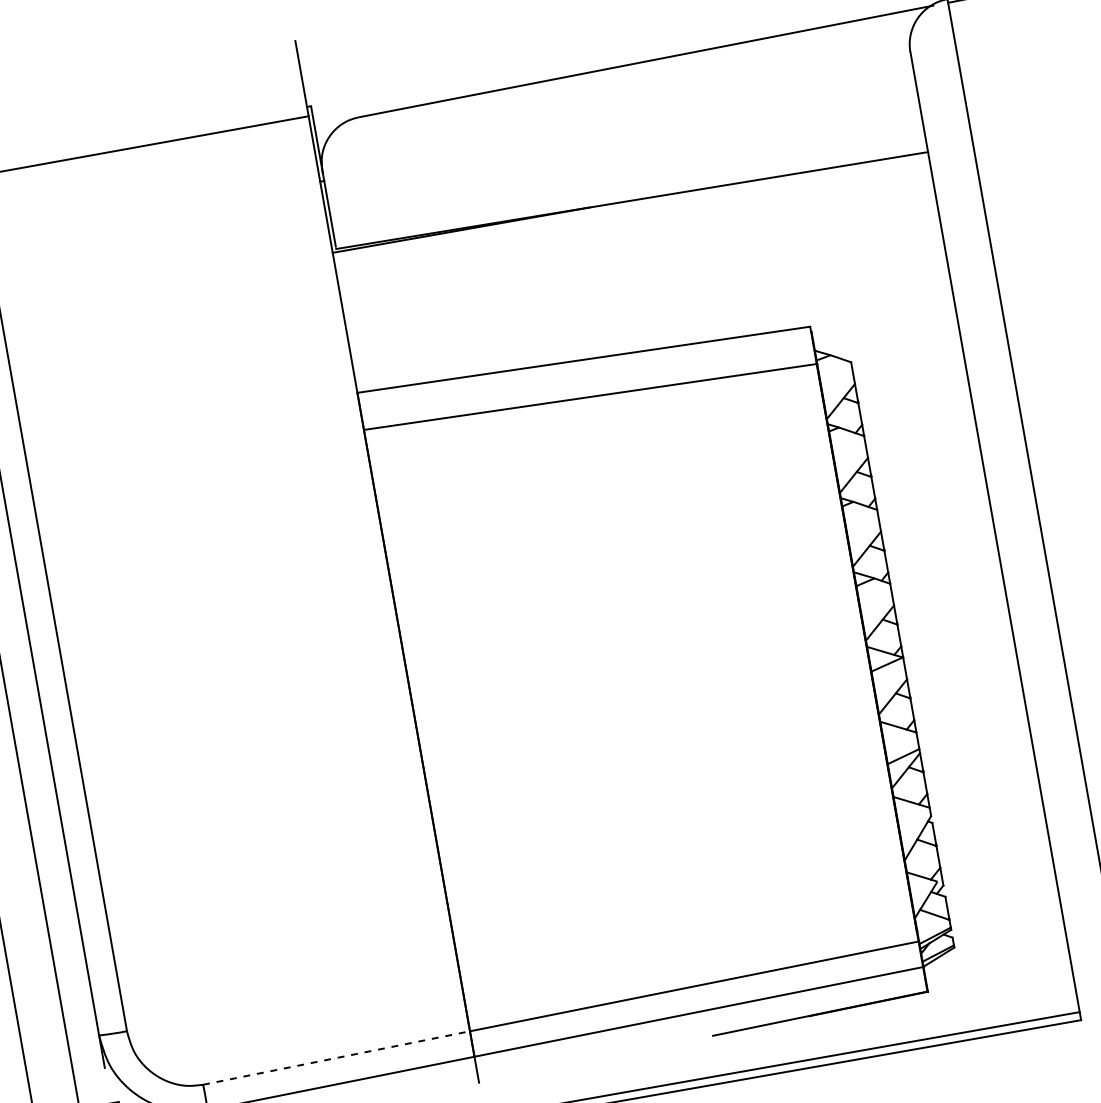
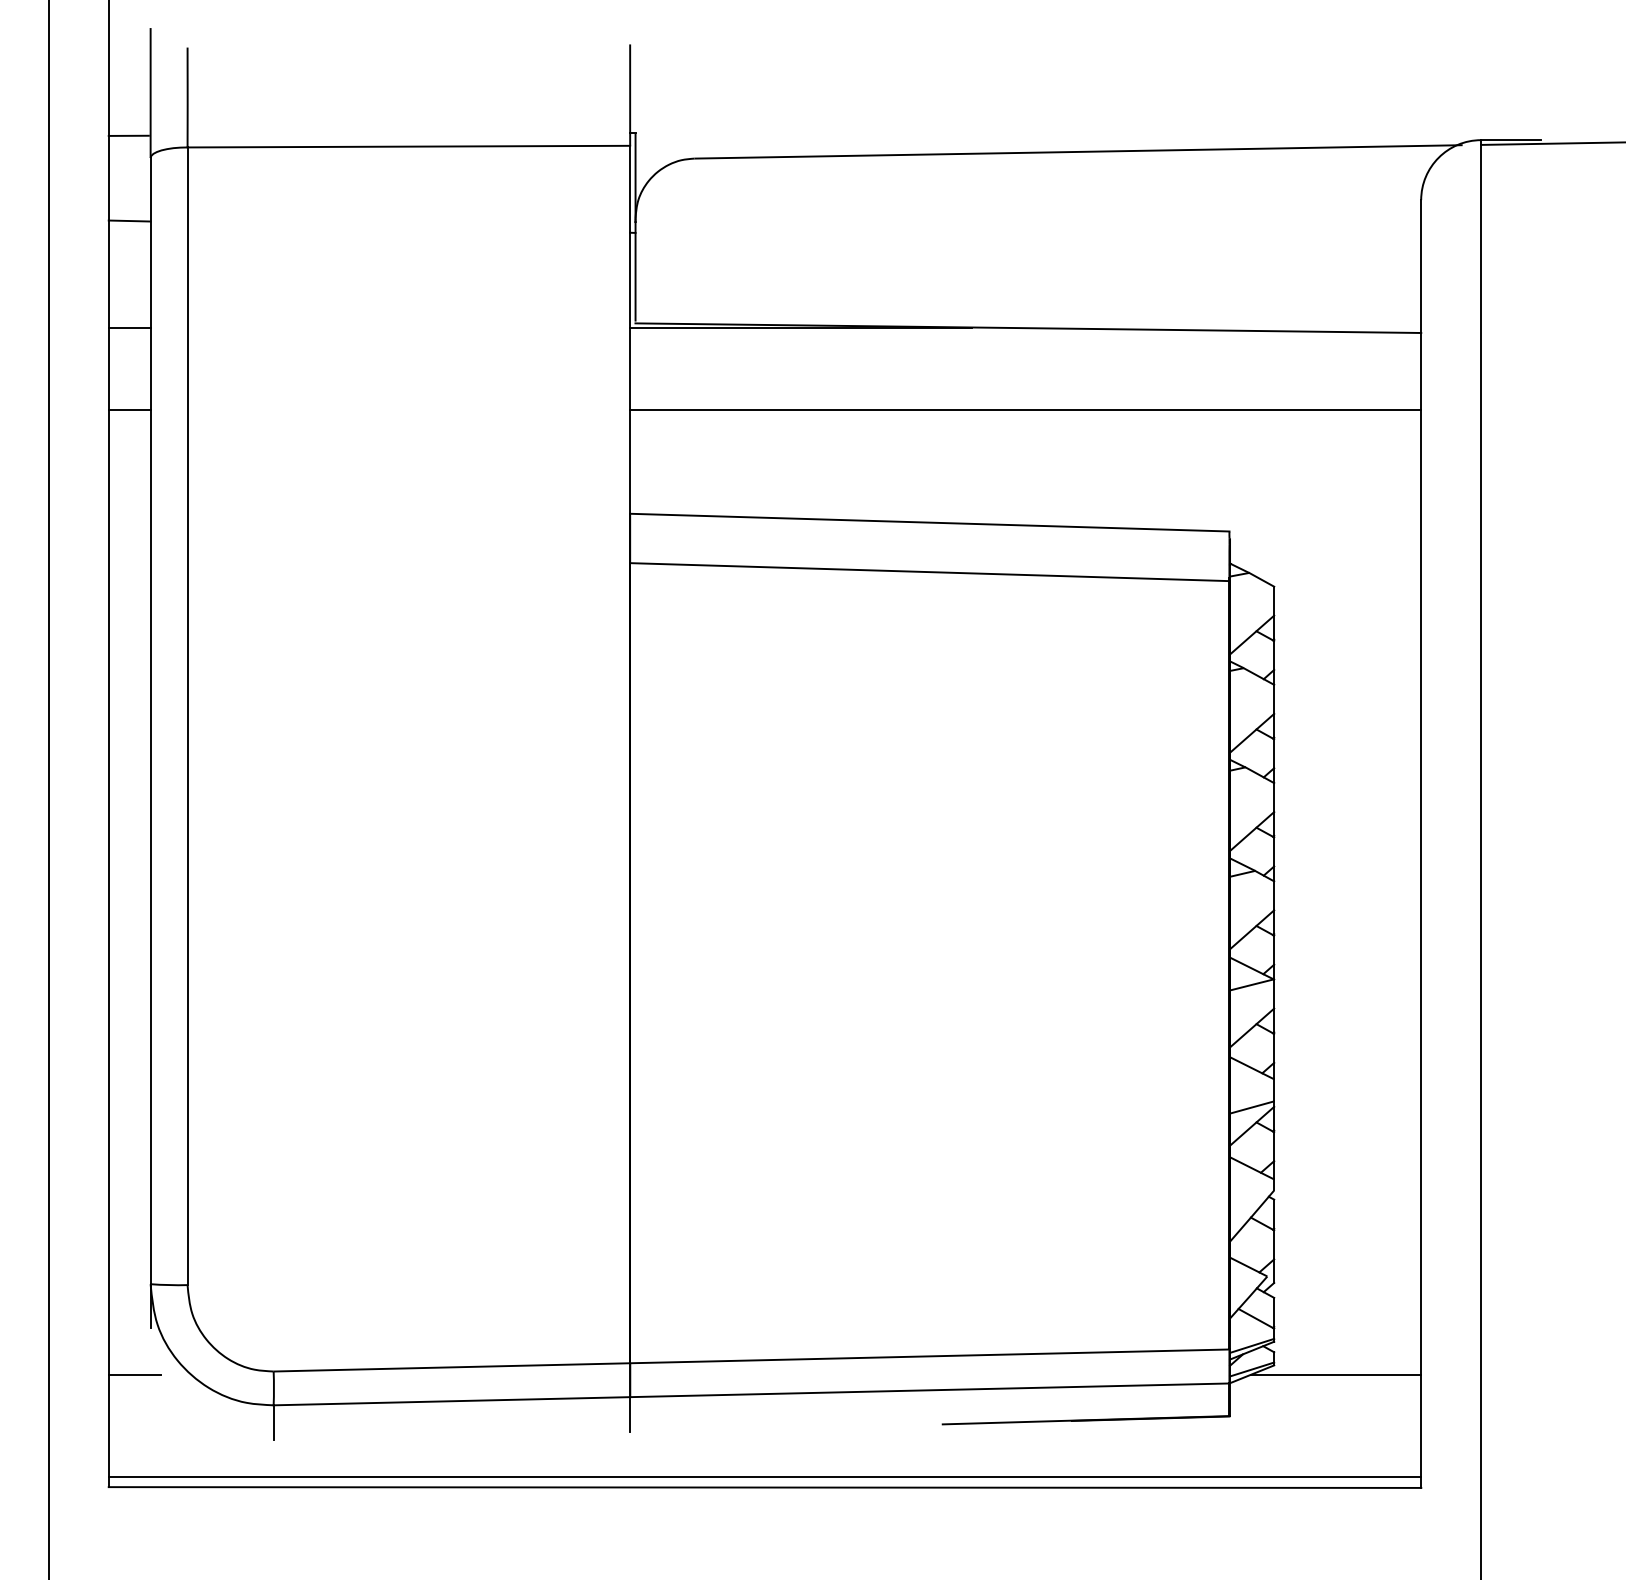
line: (640, 262) -> (1025, 409), added
line: (1002, 946) -> (1336, 1374), added
line: (336, 1058) -> (451, 1367), dashed -> solid

